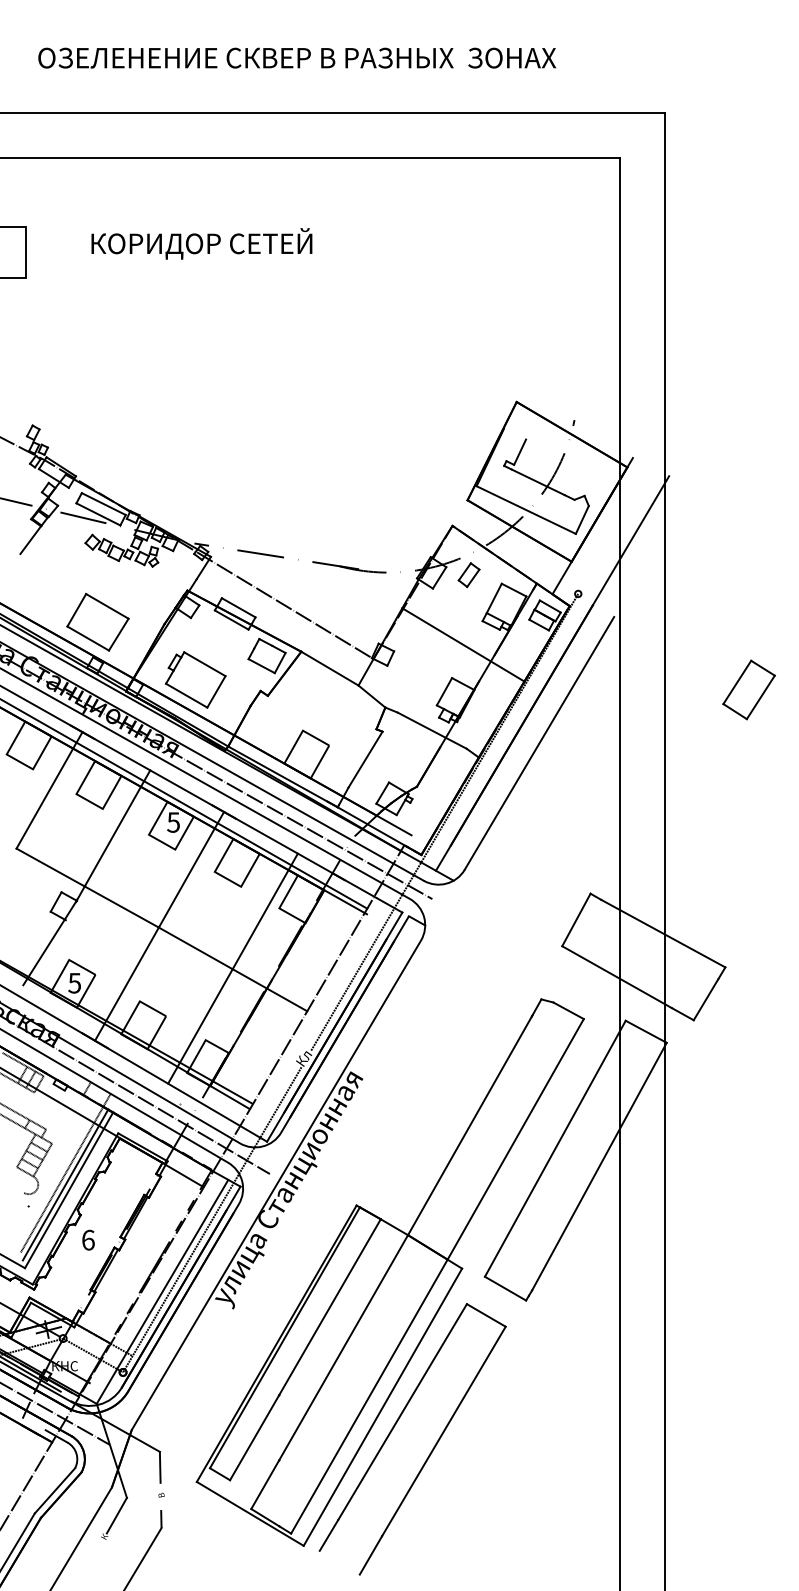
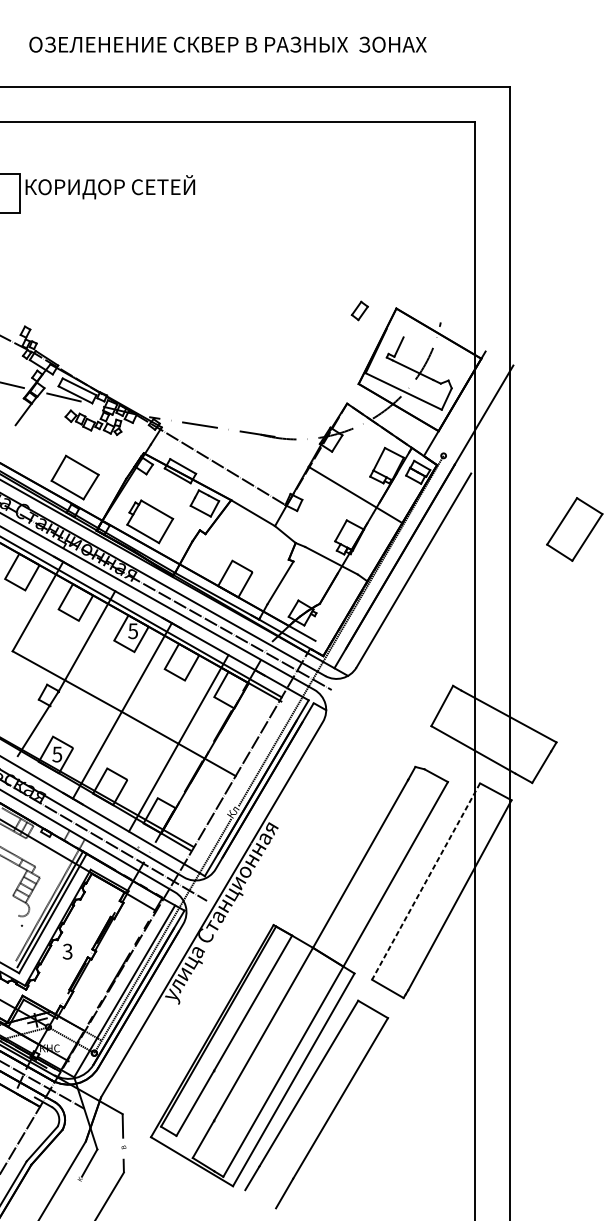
text: (201, 243) -> (110, 186), moved
part: (468, 575) -> (359, 311), moved
part: (748, 689) -> (574, 529), size x1.4
line: (555, 1149) -> (426, 882), solid -> dashed
text: (87, 1239) -> (67, 951), 6 -> 3

